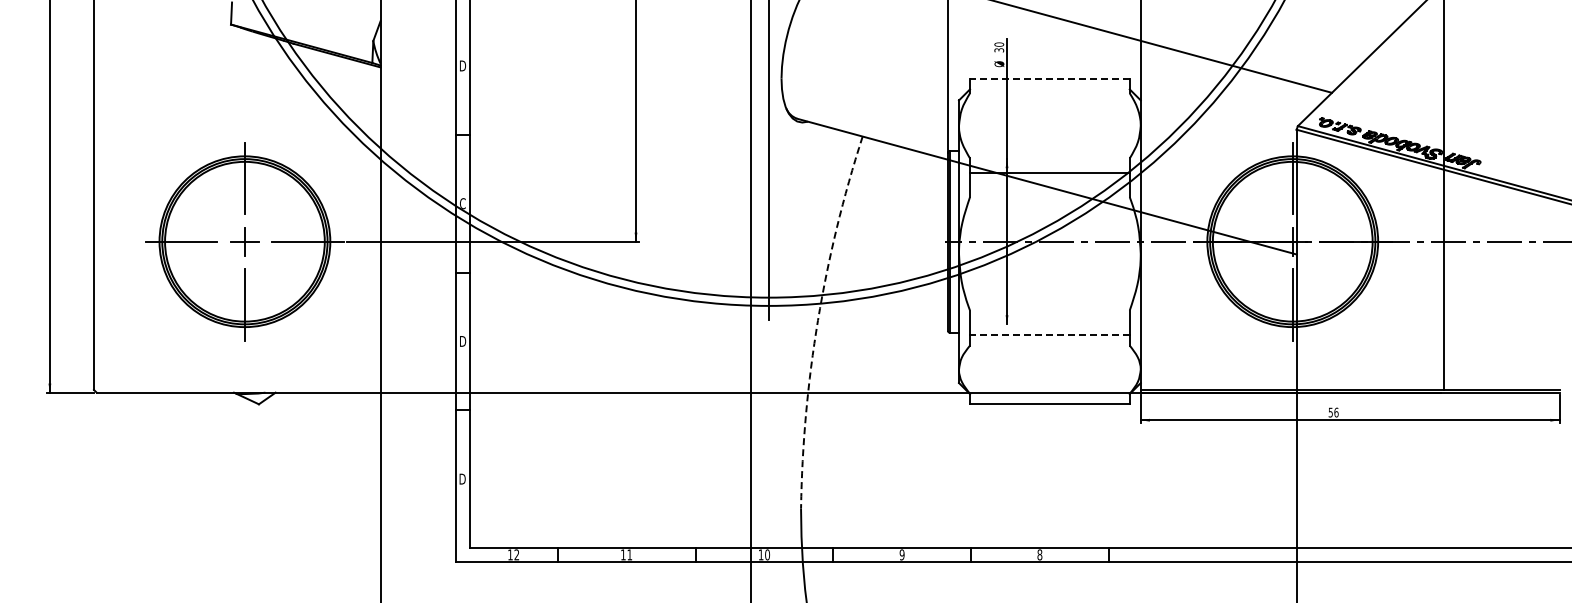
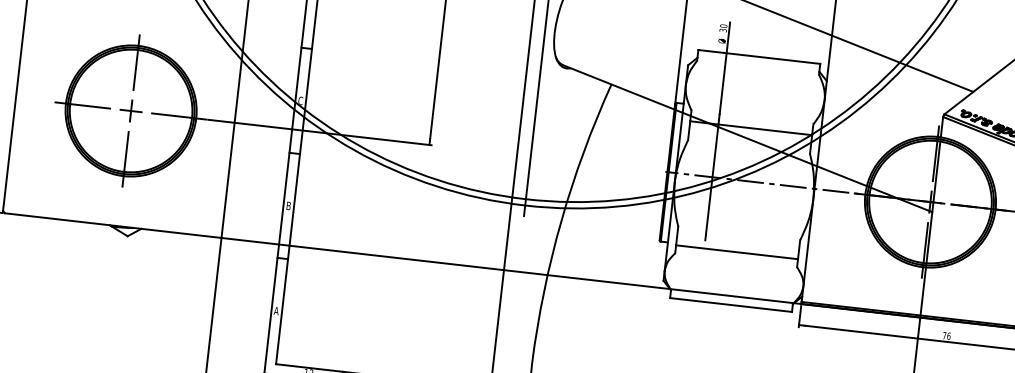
line: (1049, 79) -> (758, 57), dashed -> solid
arc: (818, 320) -> (561, 220), dashed -> solid
line: (1049, 335) -> (736, 252), dashed -> solid
text: (463, 341) -> (289, 206), D -> B
text: (1330, 412) -> (944, 335), 56 -> 76
text: (462, 478) -> (276, 310), D -> A

